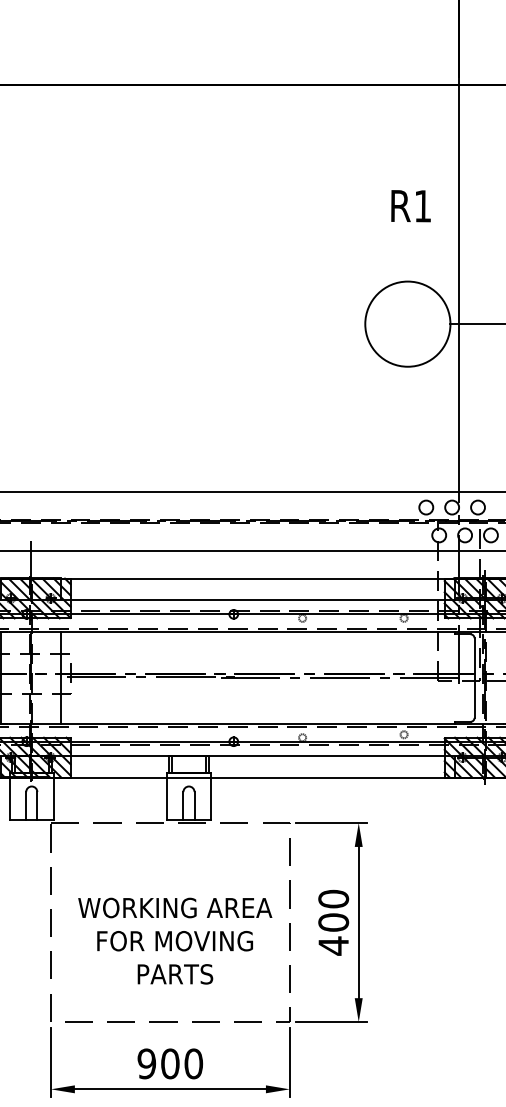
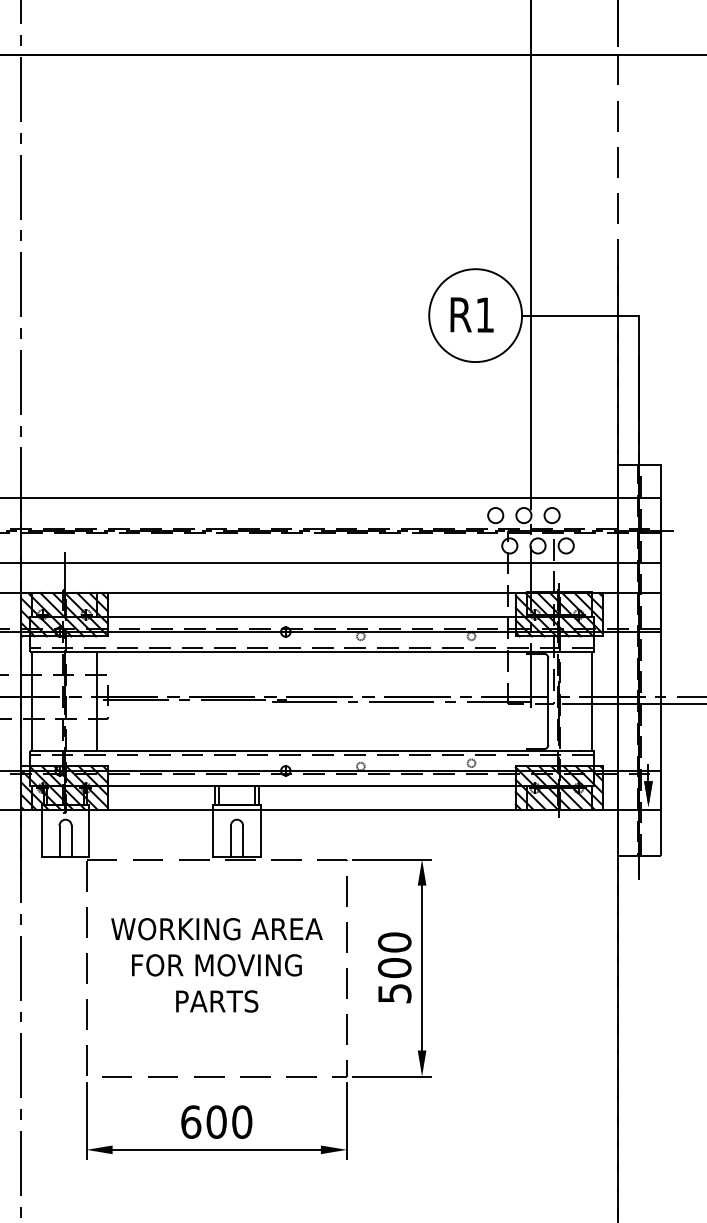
text: (410, 205) -> (471, 314), moved
text: (174, 941) -> (216, 965), moved
text: (333, 945) -> (394, 993), 400 -> 500
text: (147, 1063) -> (191, 1121), 900 -> 600

